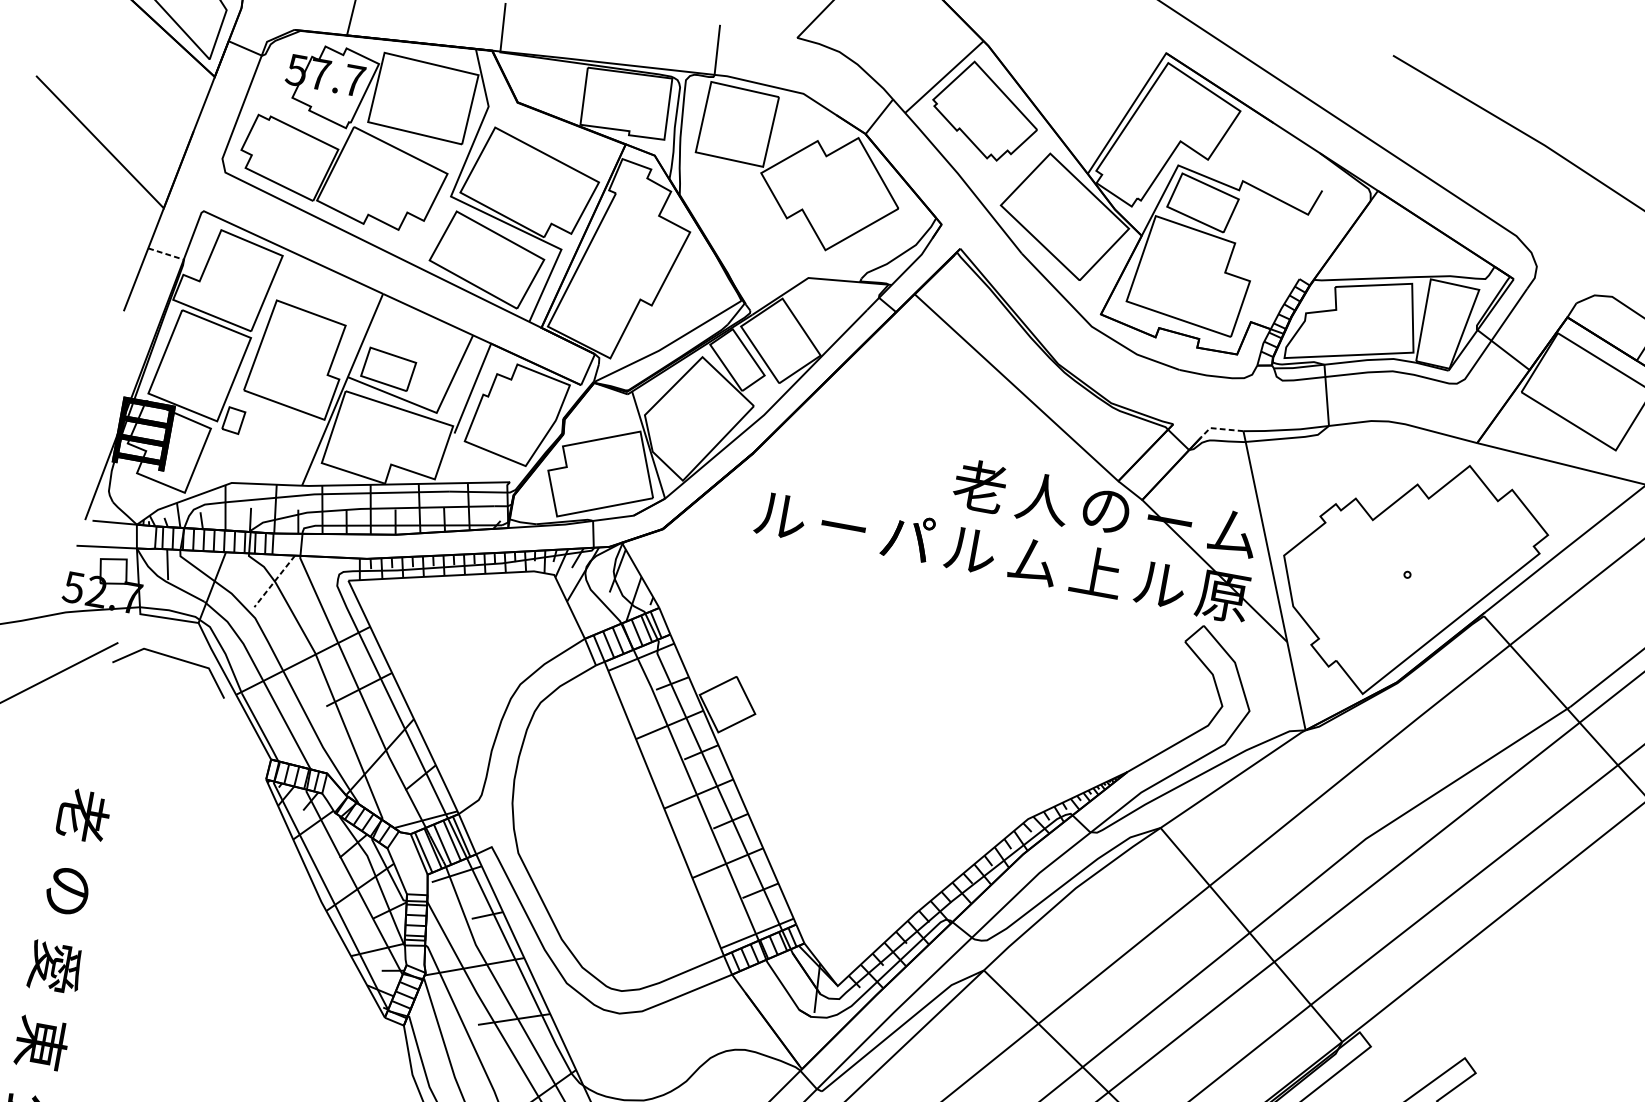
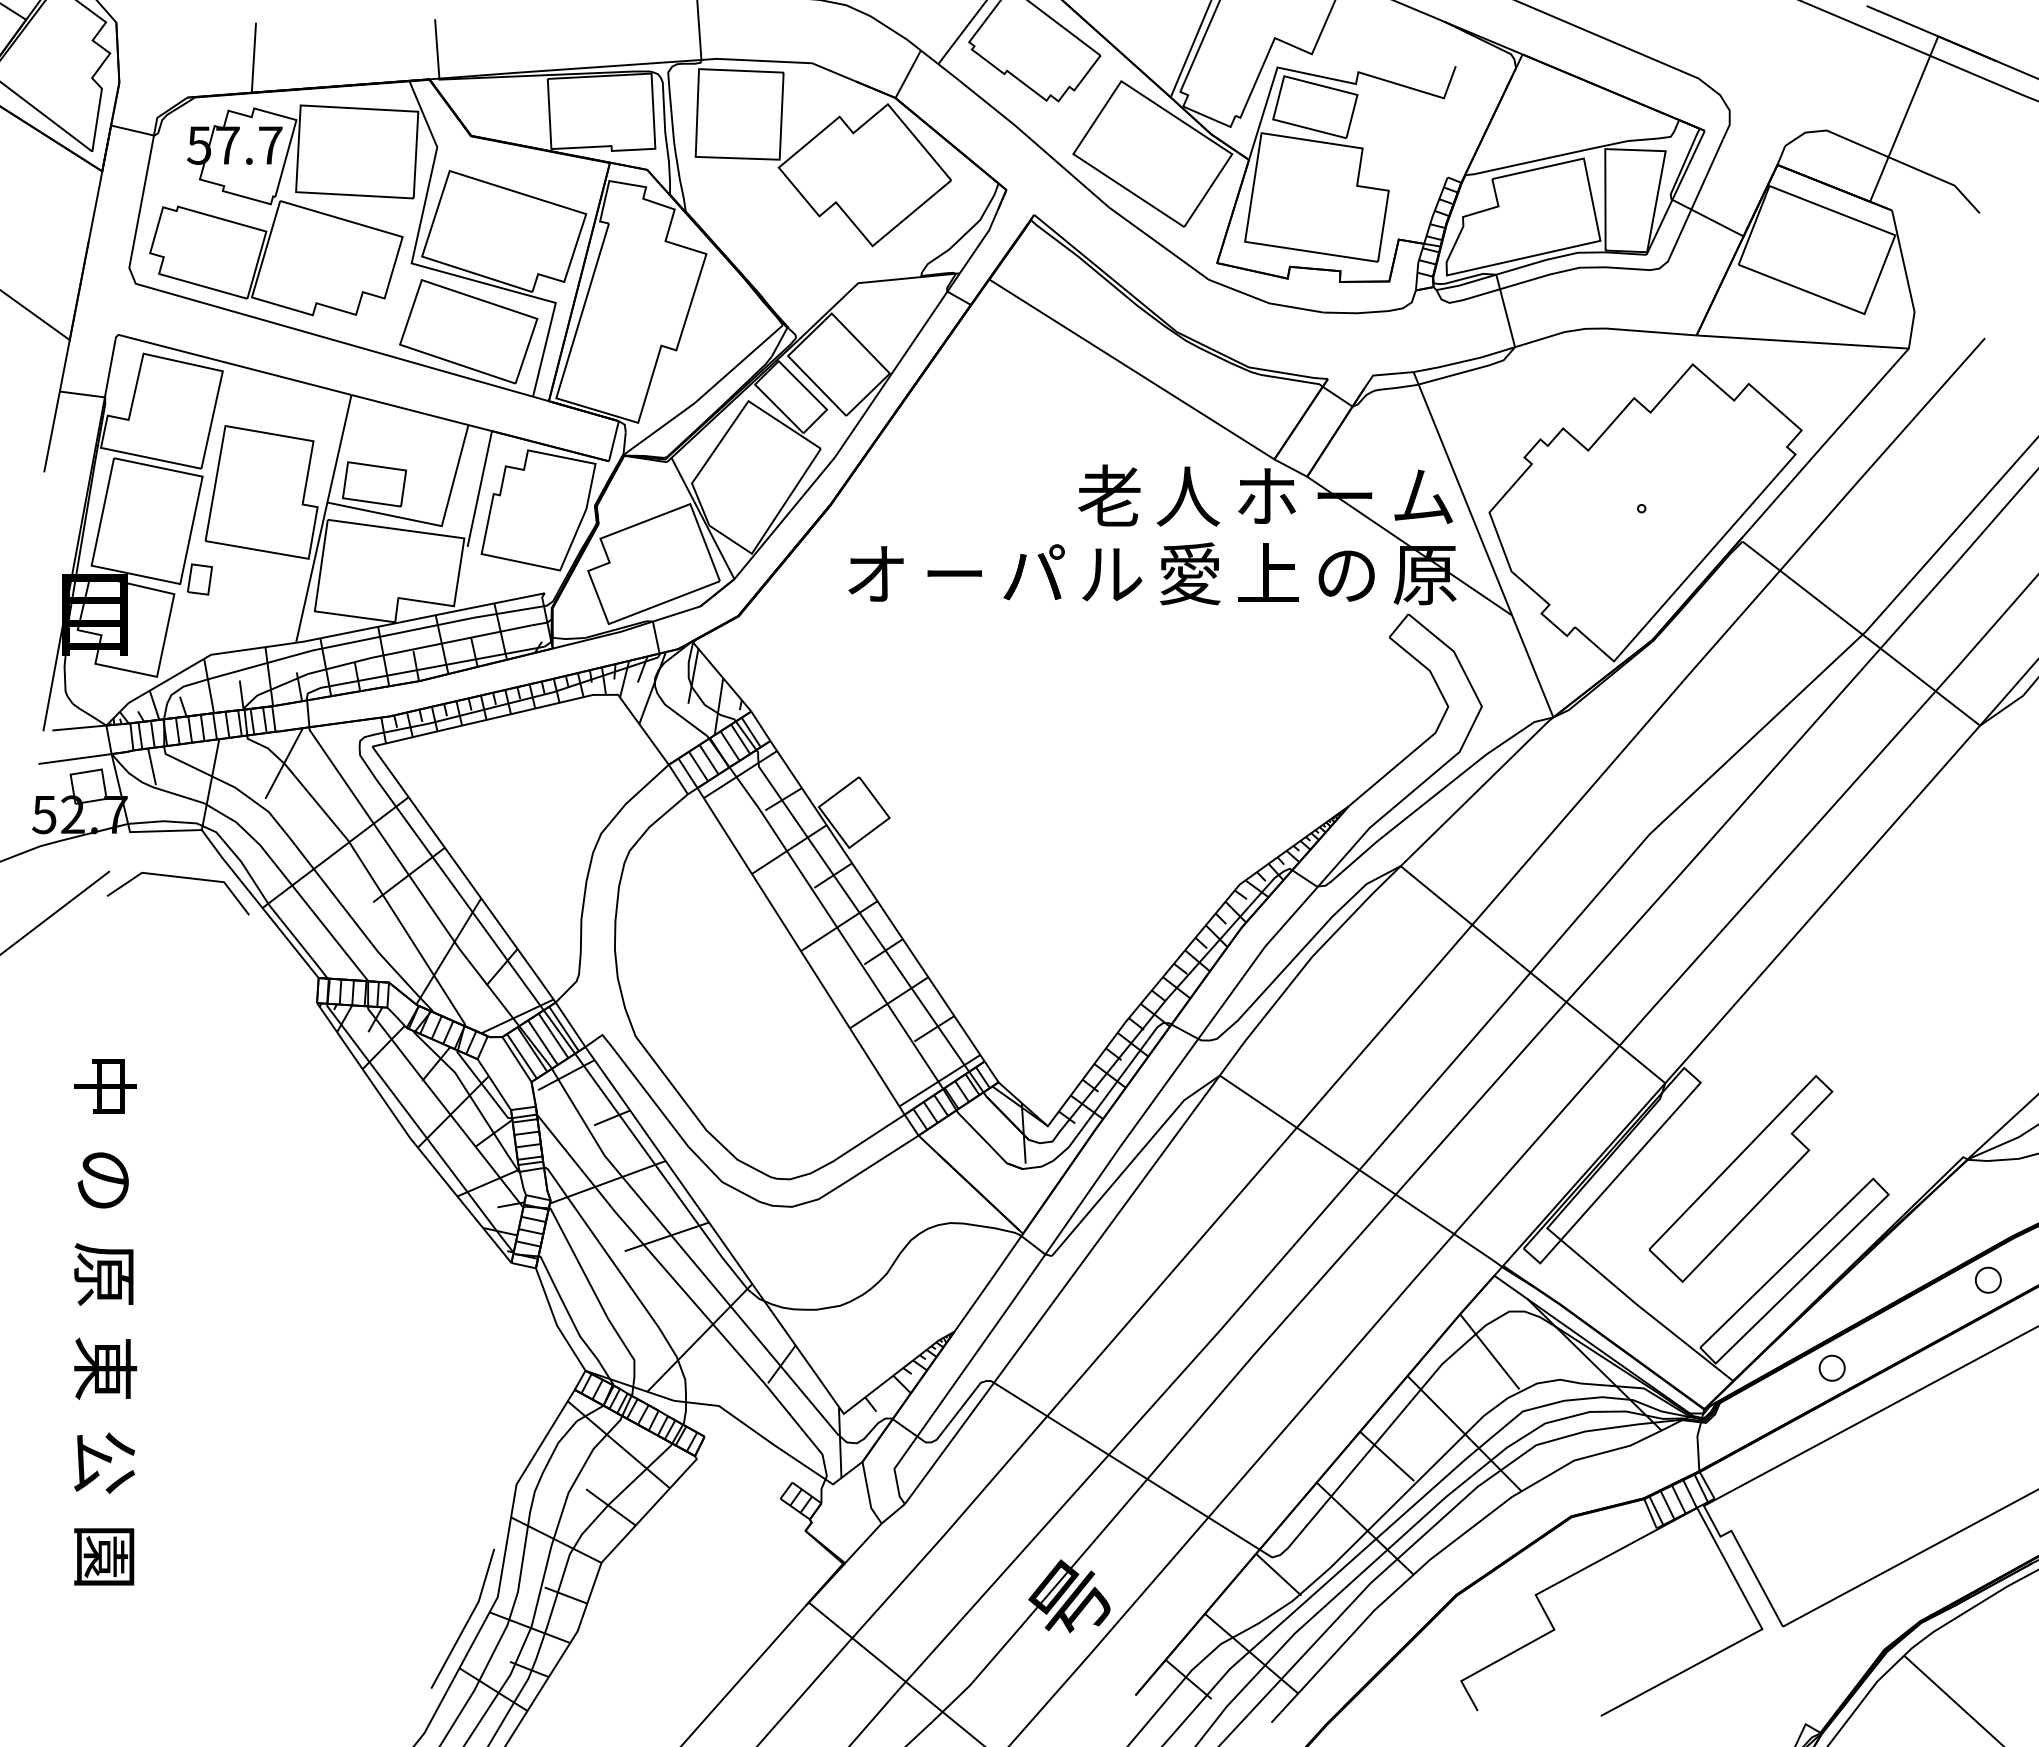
line: (166, 254) -> (82, 394), dashed -> solid
line: (1219, 428) -> (1384, 374), dashed -> solid
text: (1106, 509) -> (1266, 495), の -> ホ
text: (781, 515) -> (877, 573), ル -> オ
text: (1033, 560) -> (1189, 573), ム -> 愛
line: (274, 581) -> (283, 763), dashed -> solid
text: (1160, 584) -> (1347, 574), ル -> の
text: (83, 815) -> (105, 1086), 老 -> 中
text: (55, 967) -> (105, 1274), 愛 -> 原

